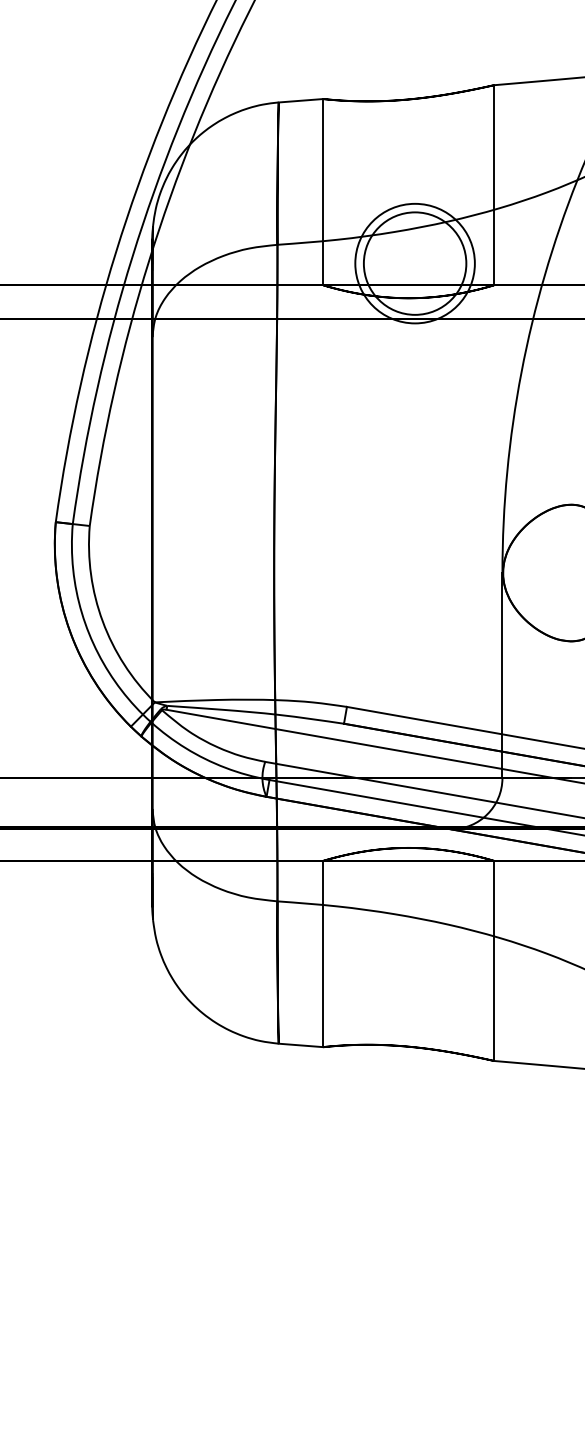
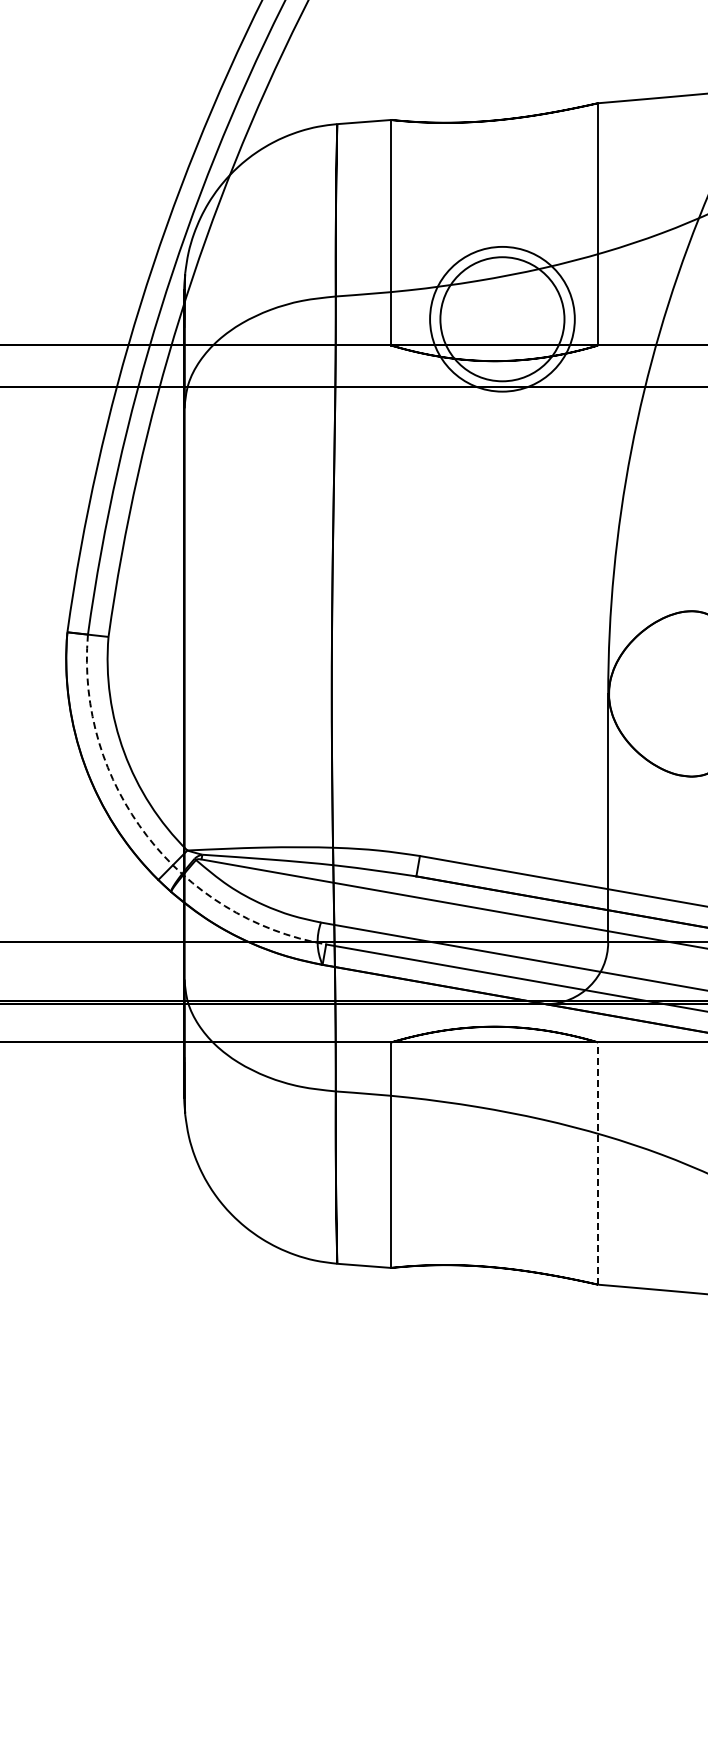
arc: (121, 689) -> (146, 835), solid -> dashed
line: (494, 960) -> (598, 1163), solid -> dashed

